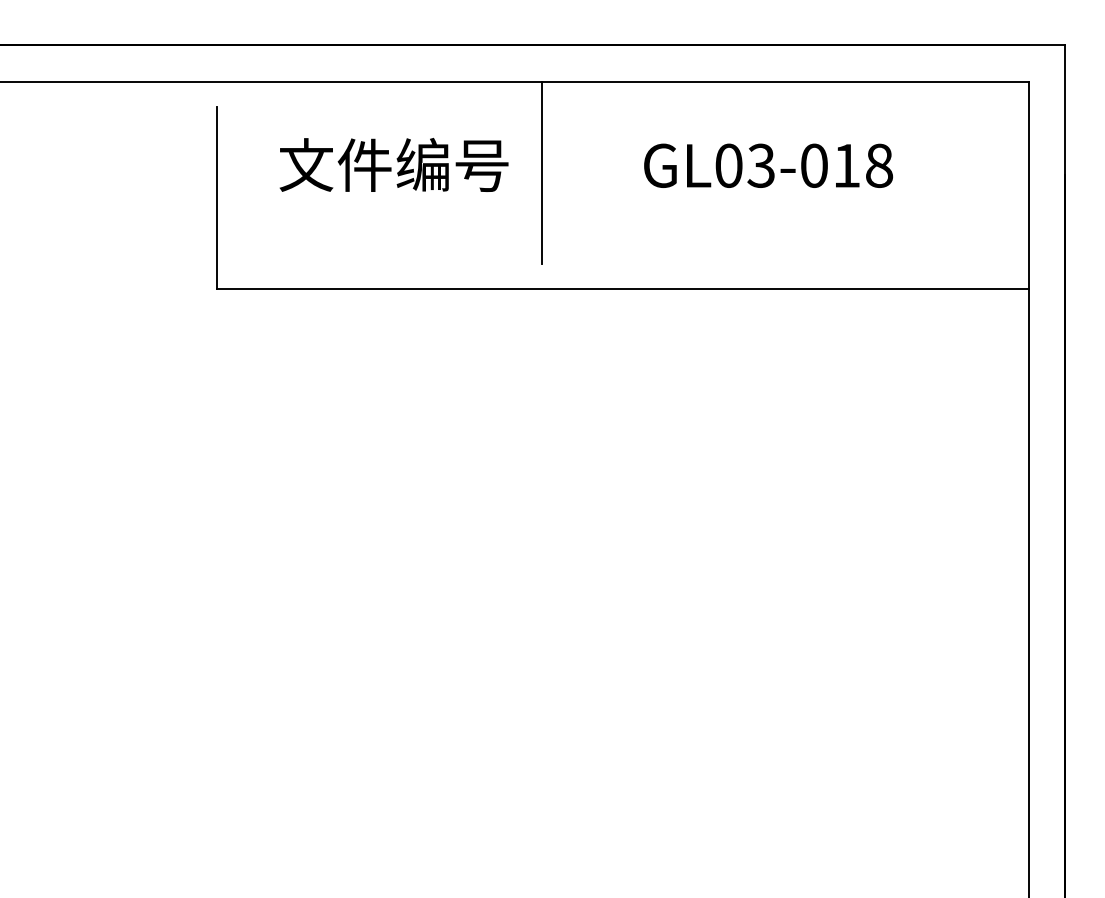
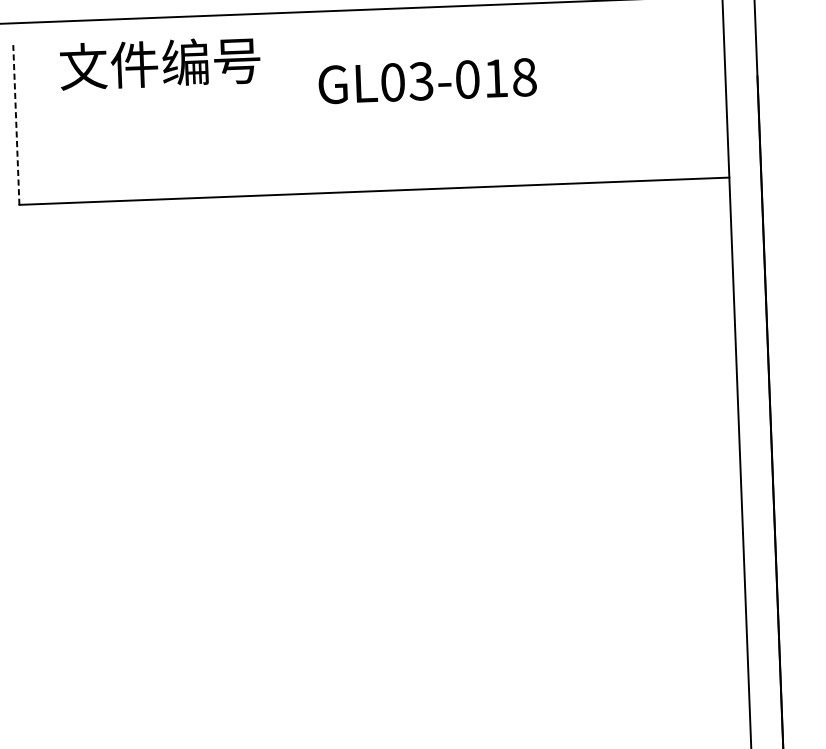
text: (393, 164) -> (159, 63), moved
text: (768, 165) -> (427, 80), moved
line: (541, 172) -> (299, 91), removed
line: (217, 197) -> (16, 124), solid -> dashed

